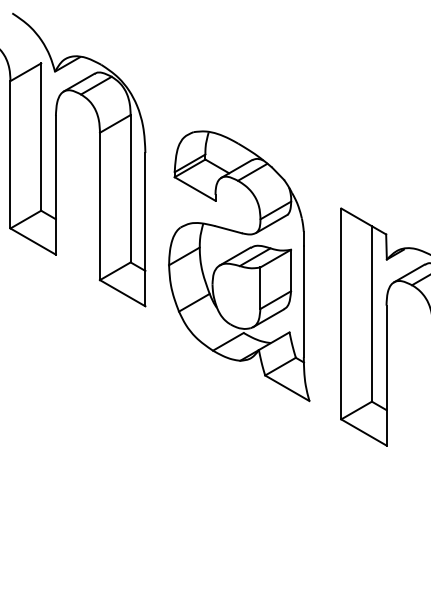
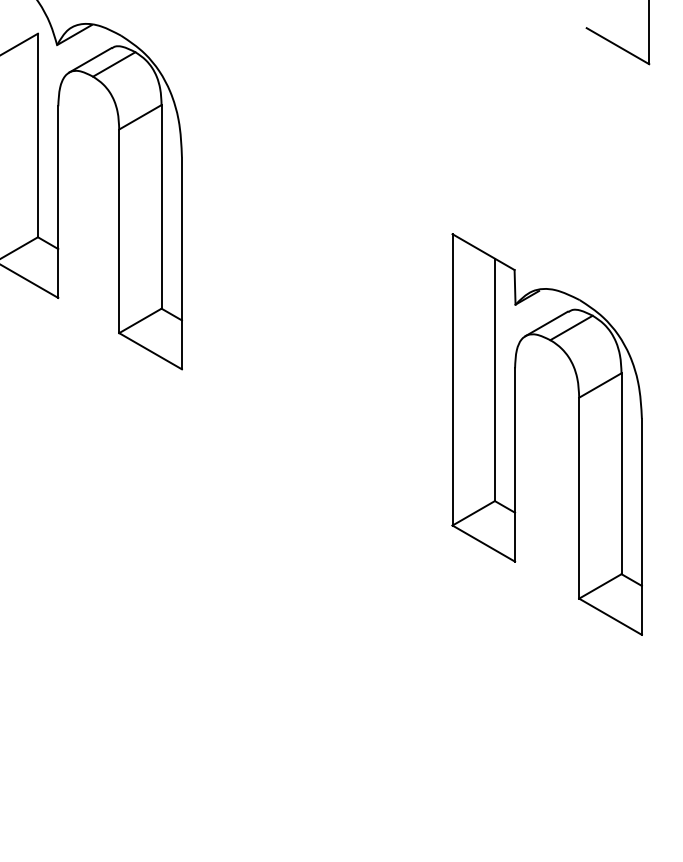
part: (239, 265) -> (311, 313), removed

